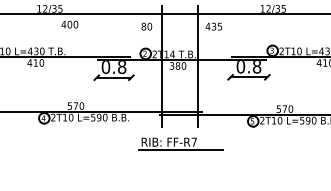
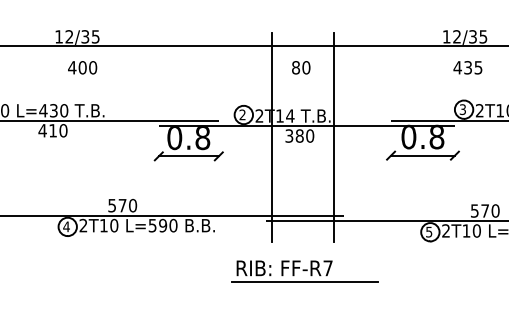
text: (69, 24) -> (81, 67), moved
text: (146, 26) -> (300, 67), moved
text: (213, 26) -> (467, 67), moved

